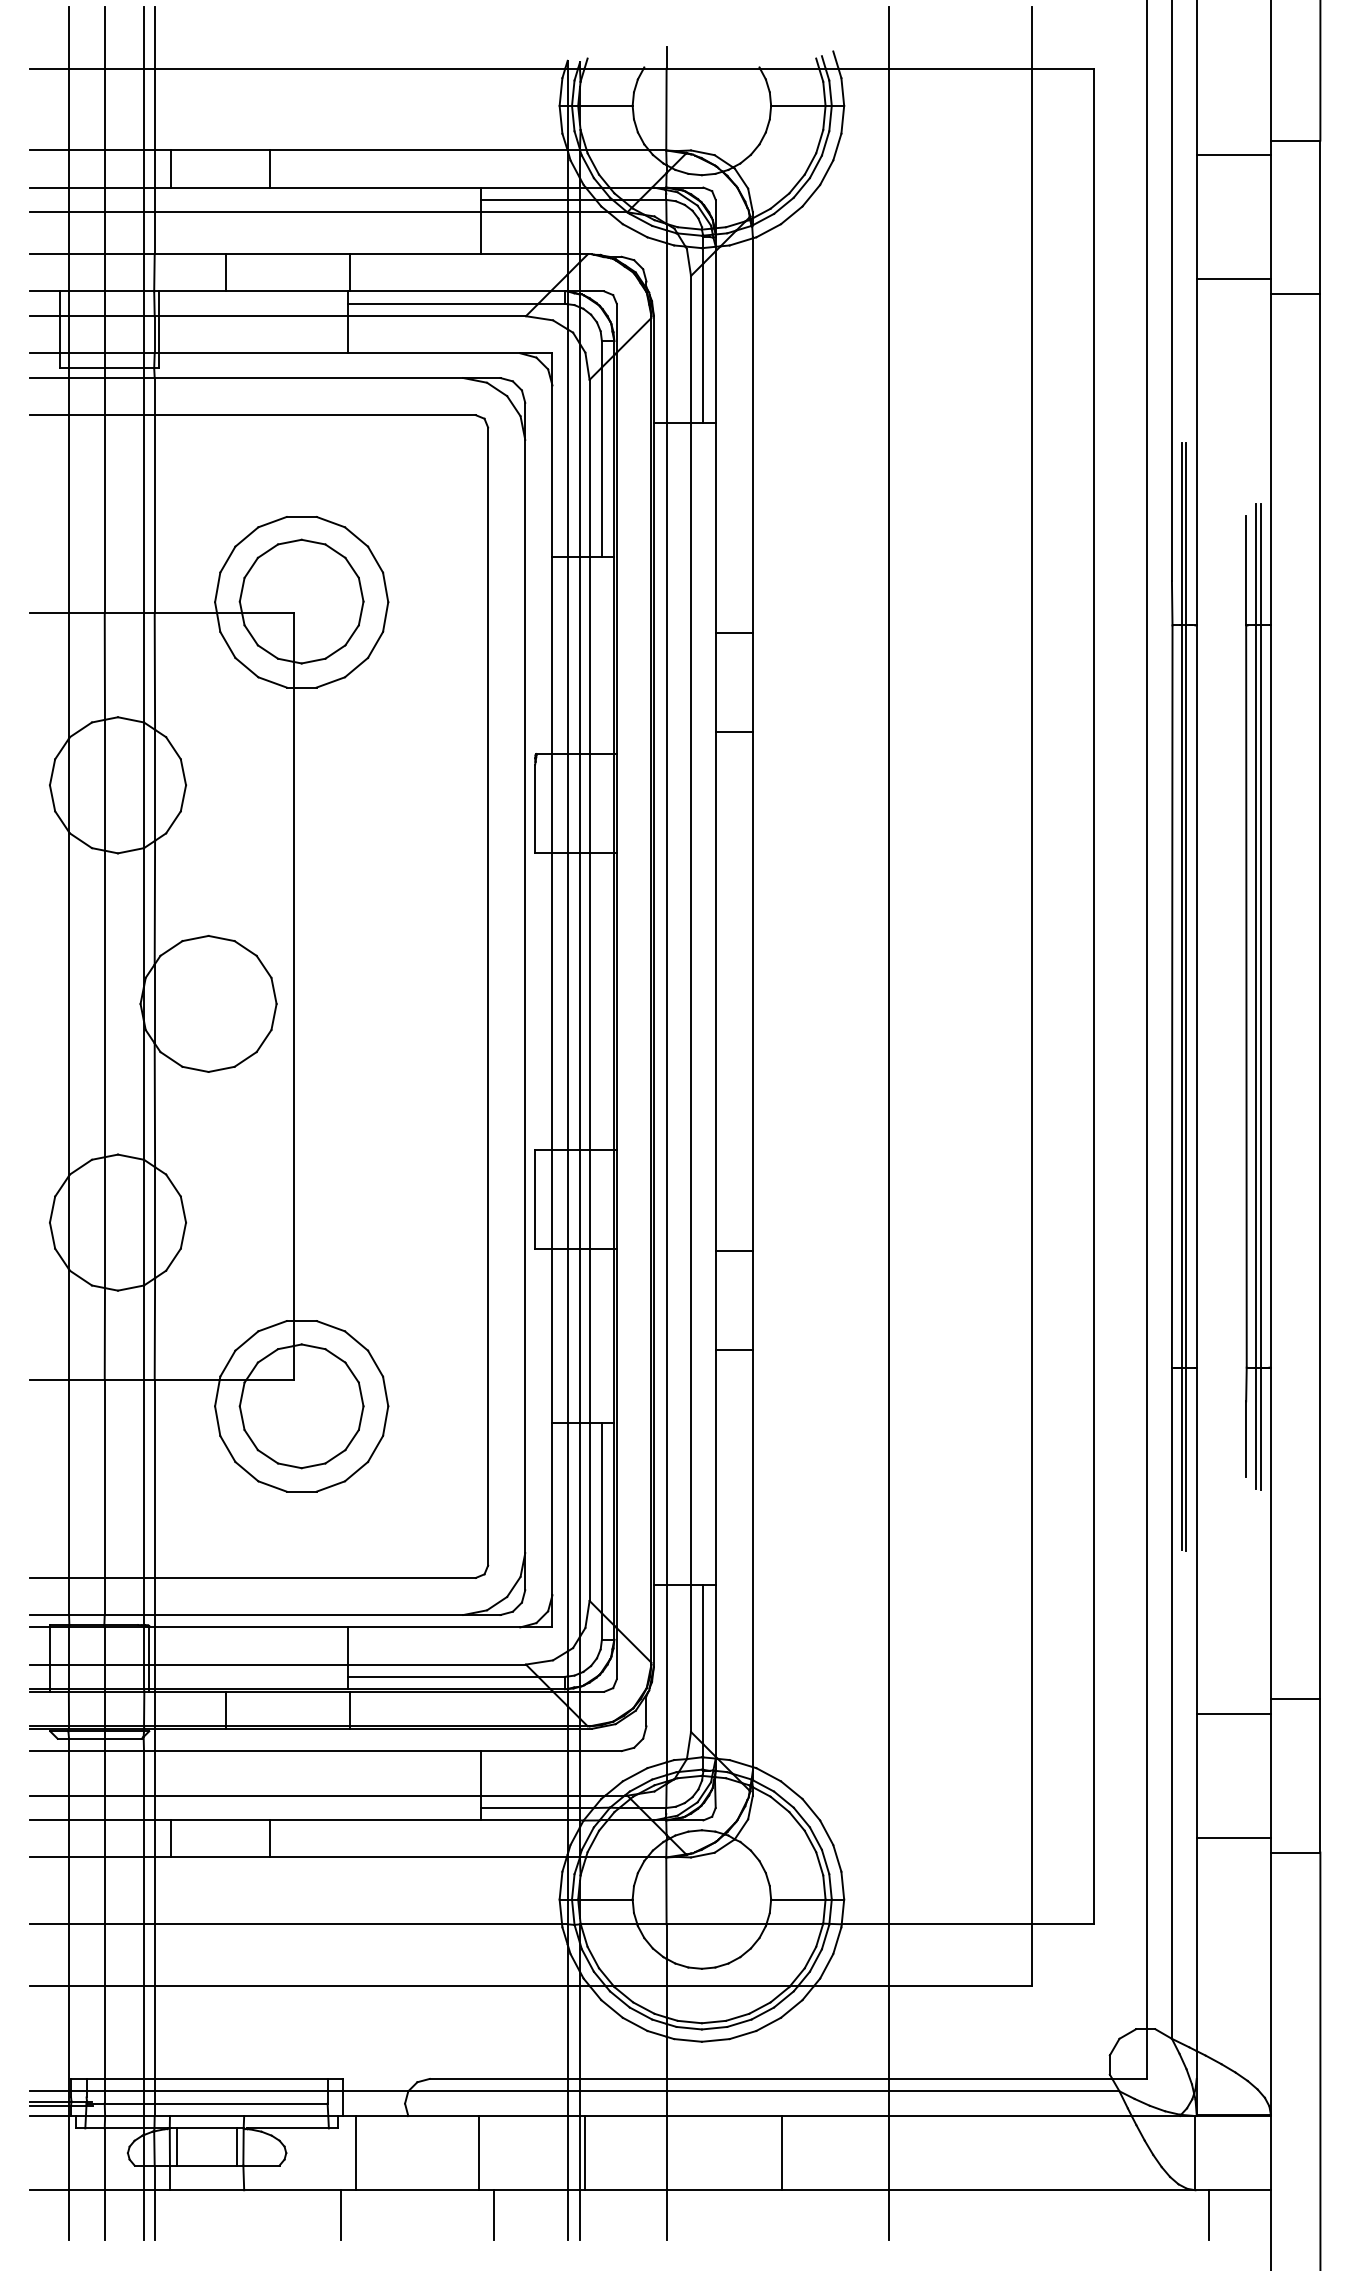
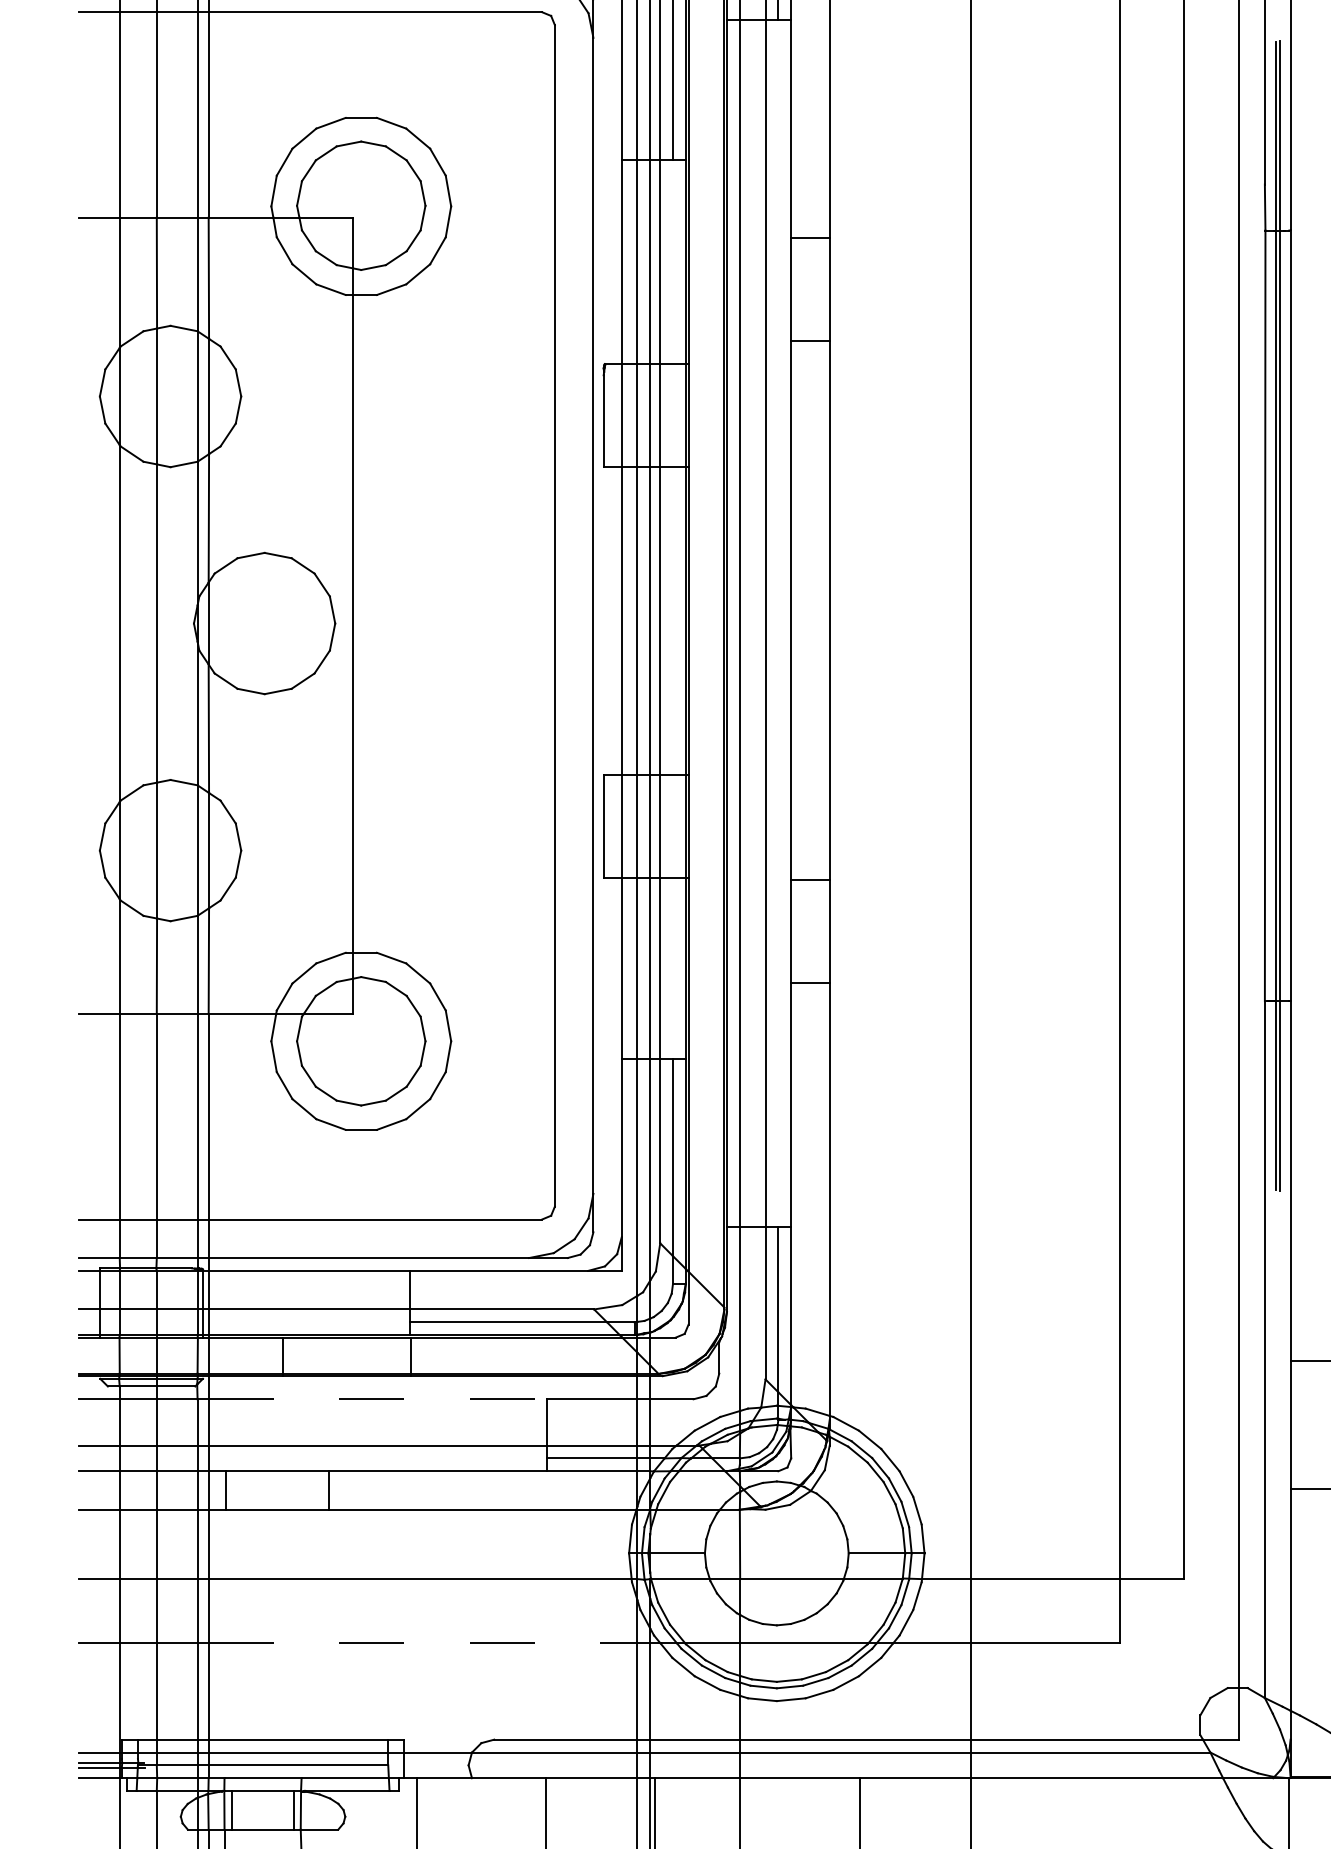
line: (318, 1751) -> (378, 1399), solid -> dashed
line: (361, 1986) -> (423, 1643), solid -> dashed

